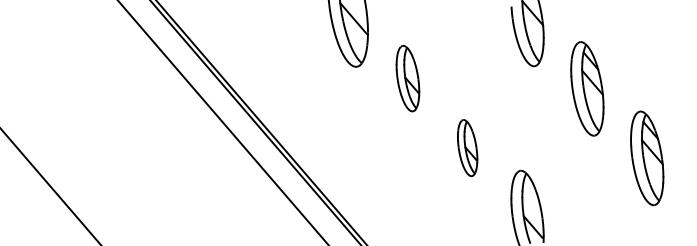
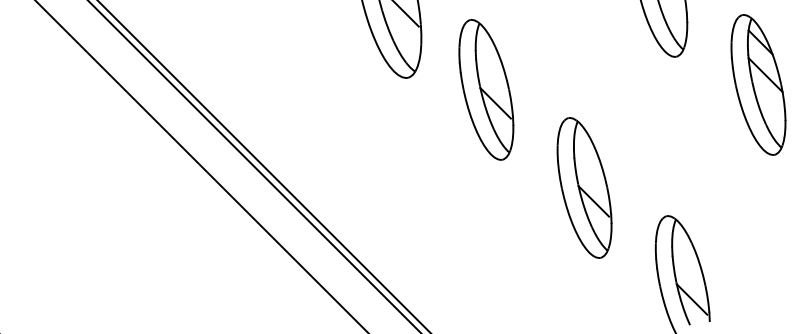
part: (407, 78) -> (485, 89), size x1.43
part: (467, 147) -> (584, 187), size x1.67

